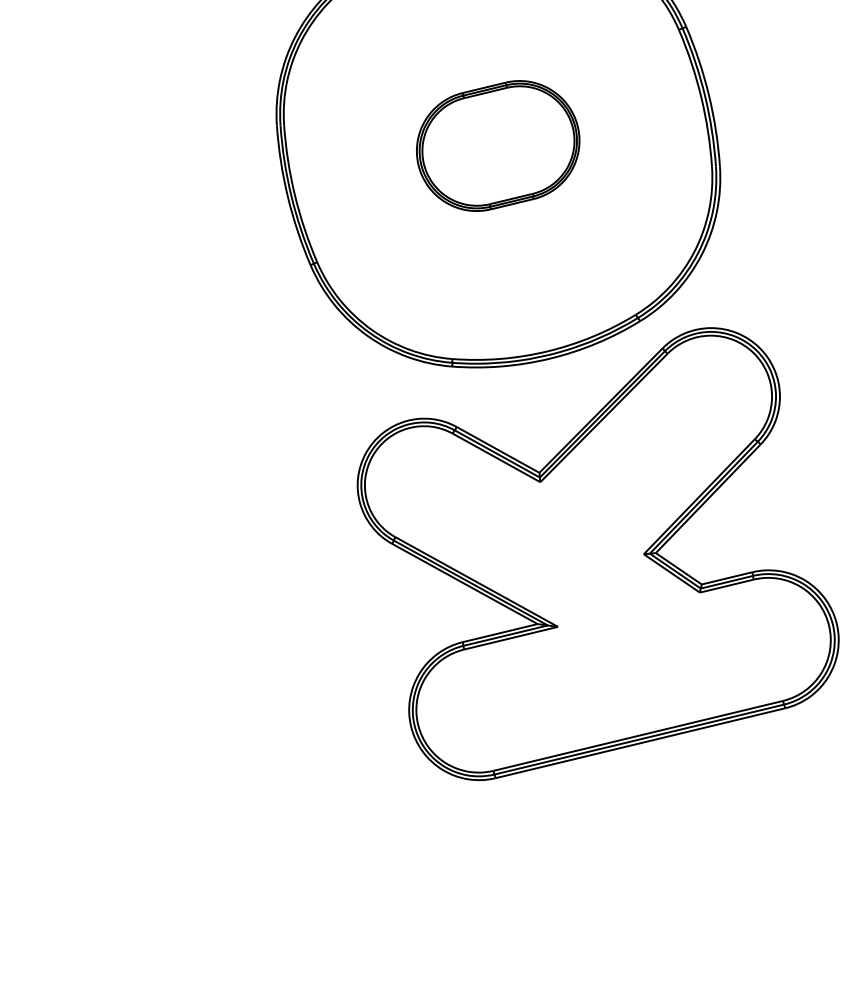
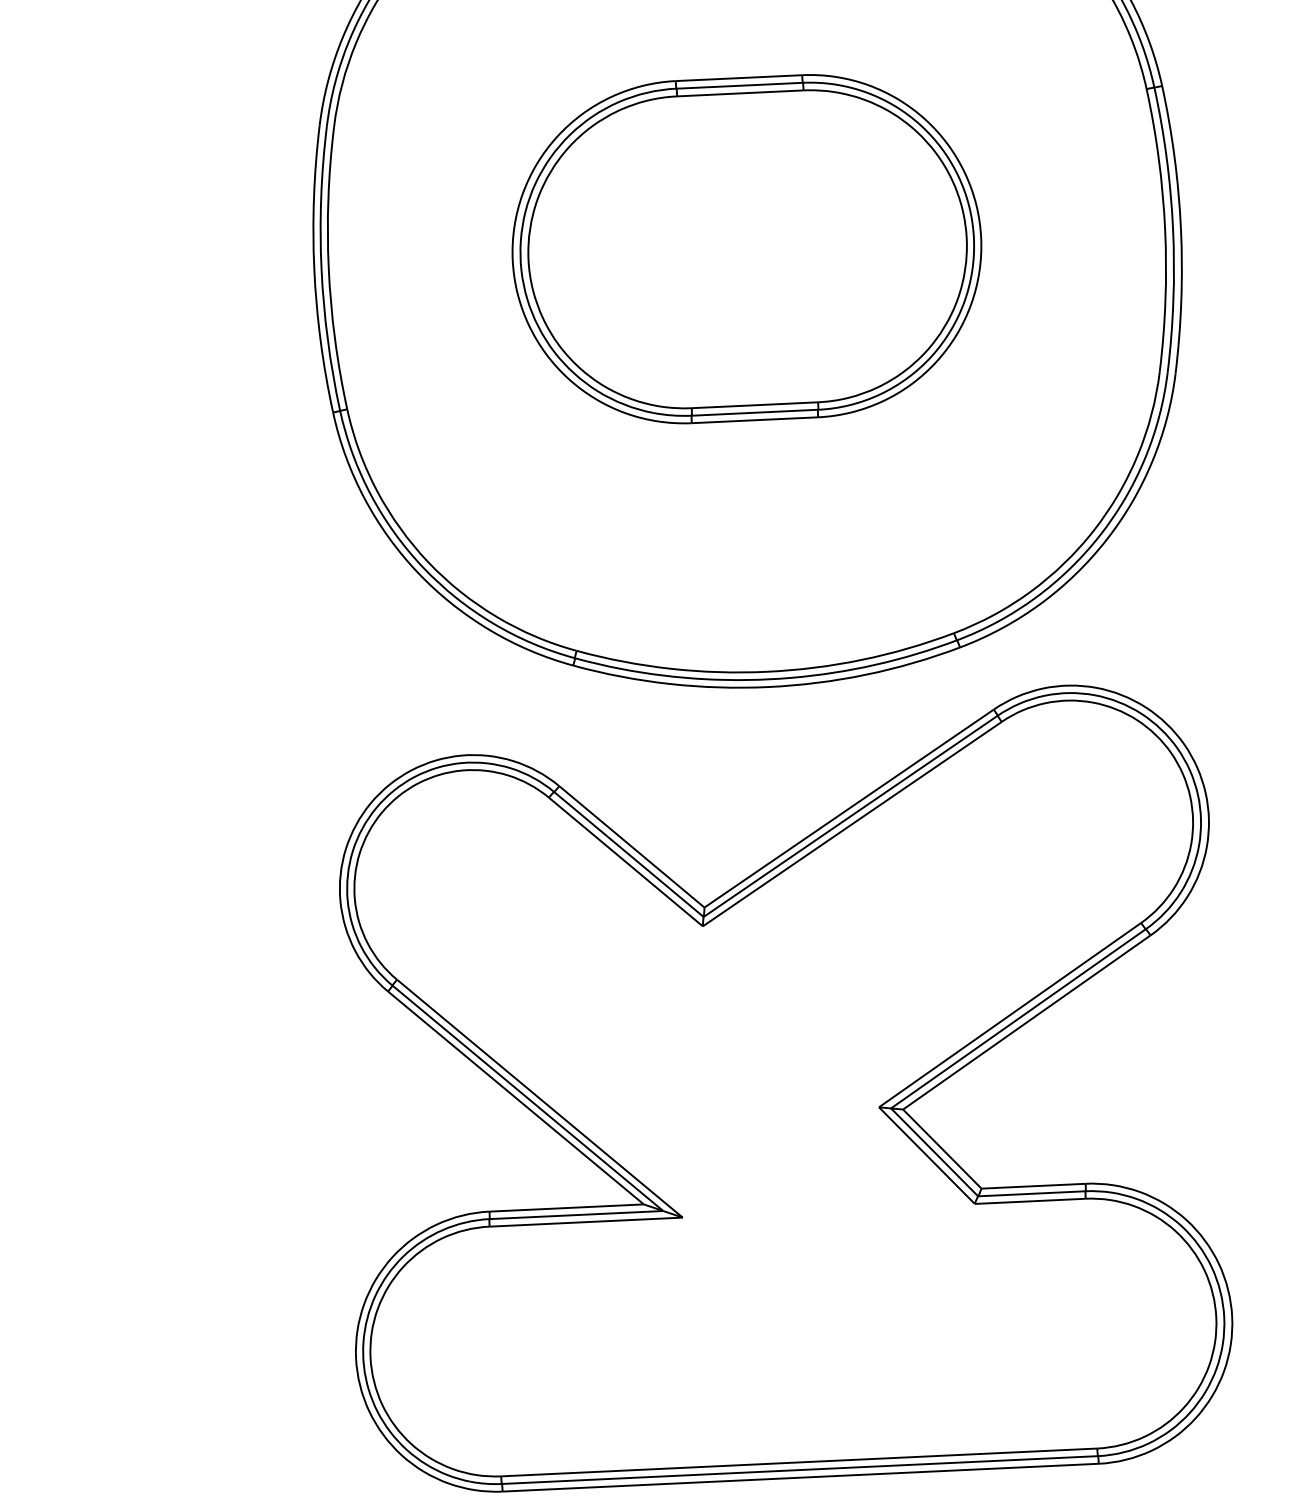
part: (498, 145) -> (748, 248), size x1.43

